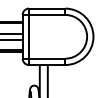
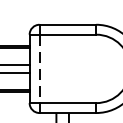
line: (29, 36) -> (40, 68), solid -> dashed

